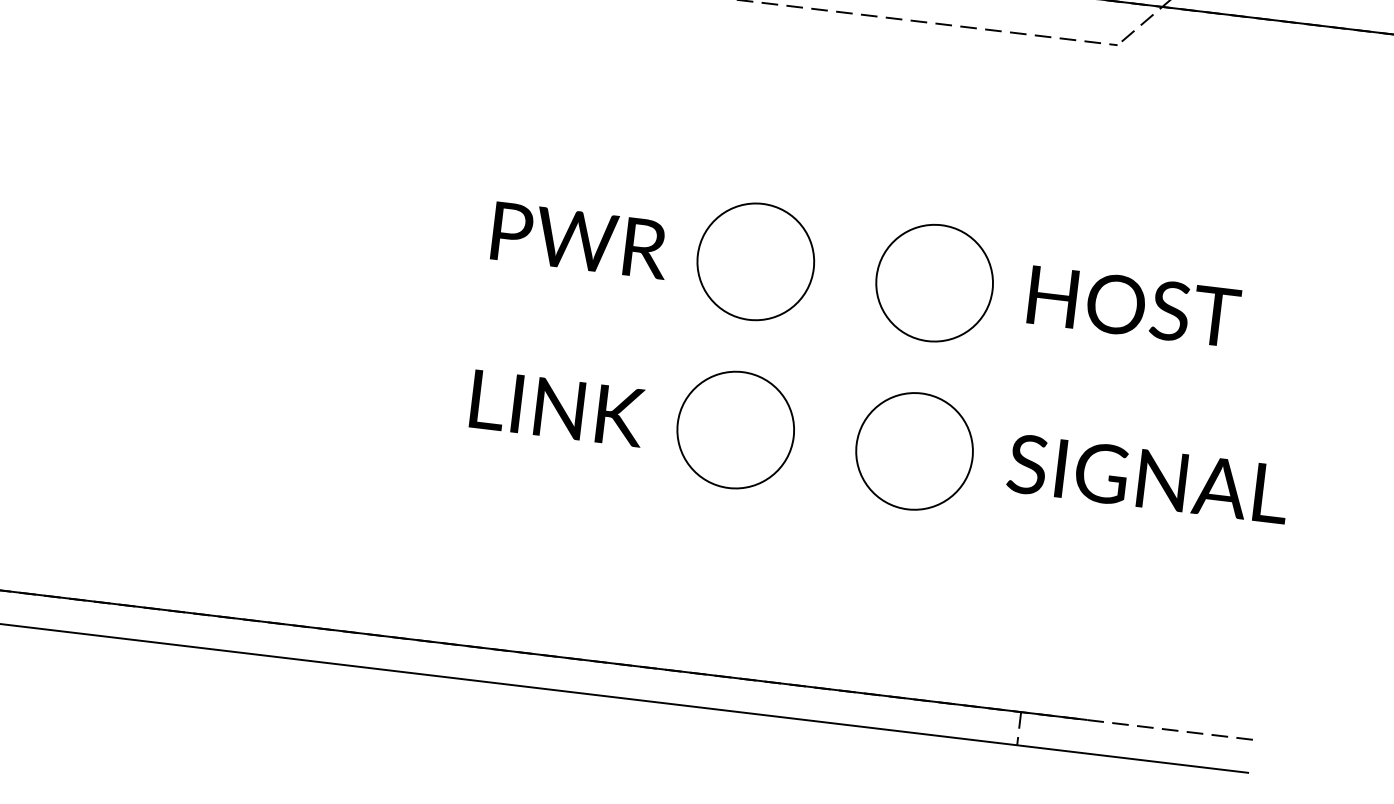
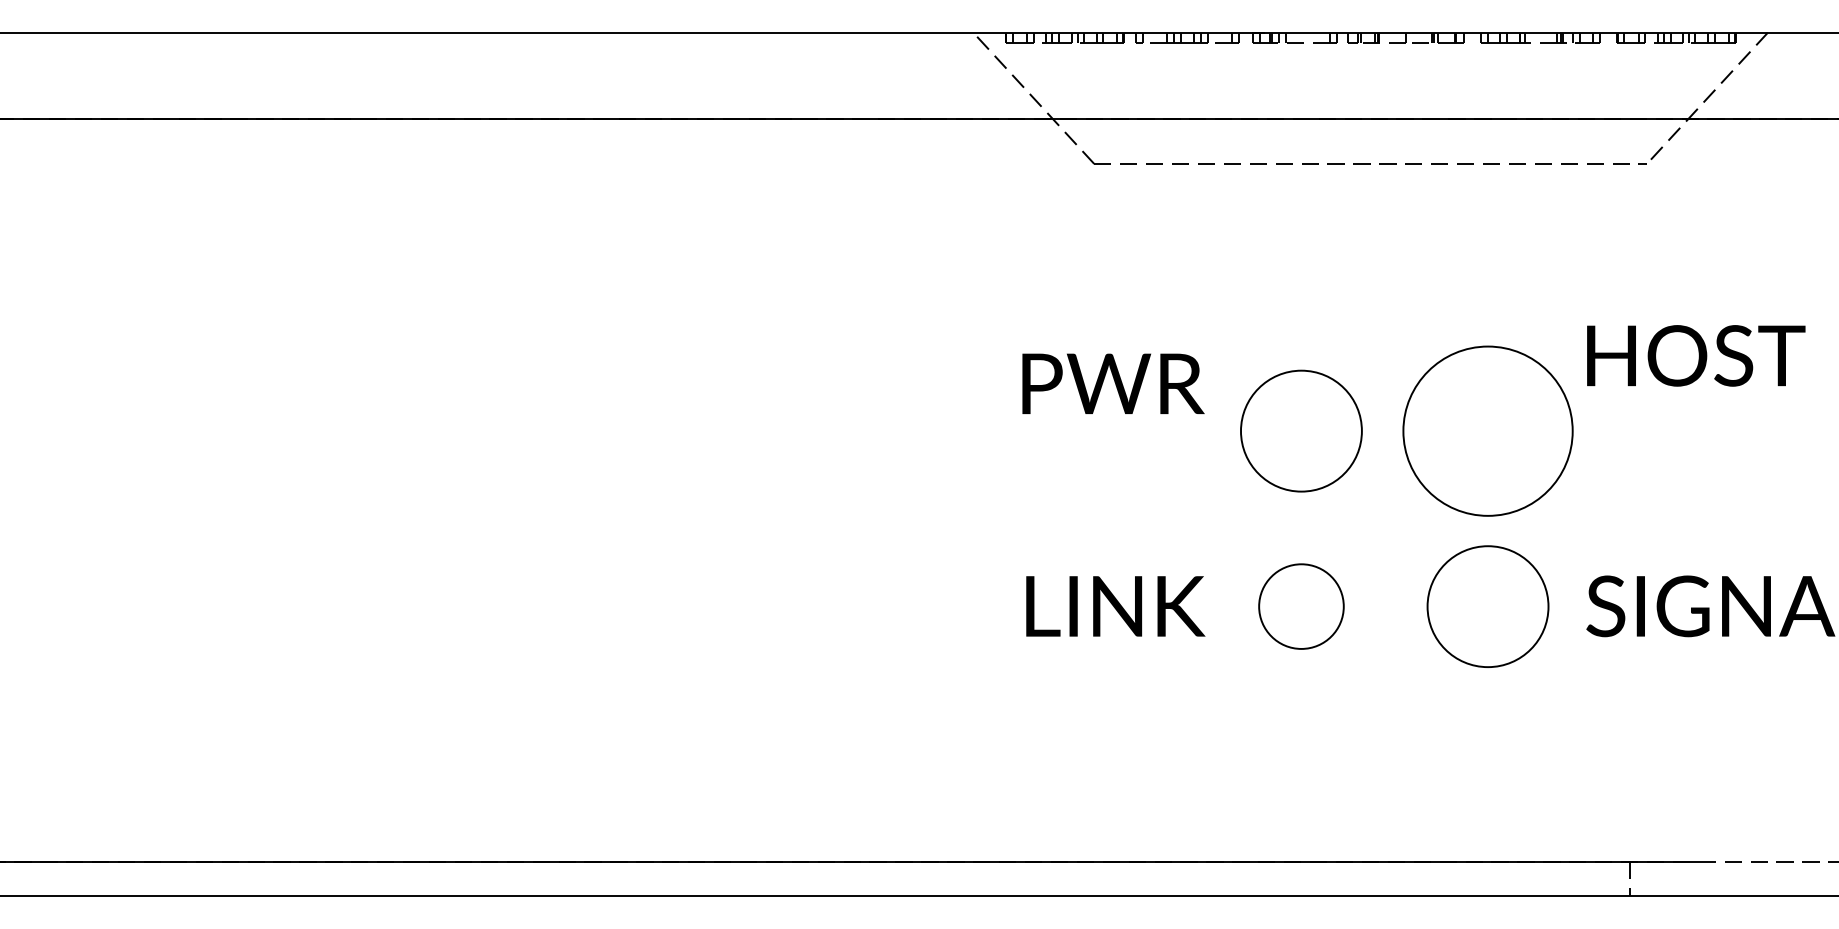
text: (580, 240) -> (1113, 383), moved
part: (934, 282) -> (1487, 430), size x1.4
text: (1134, 306) -> (1696, 355), moved
part: (735, 429) -> (1301, 606), size x0.7

